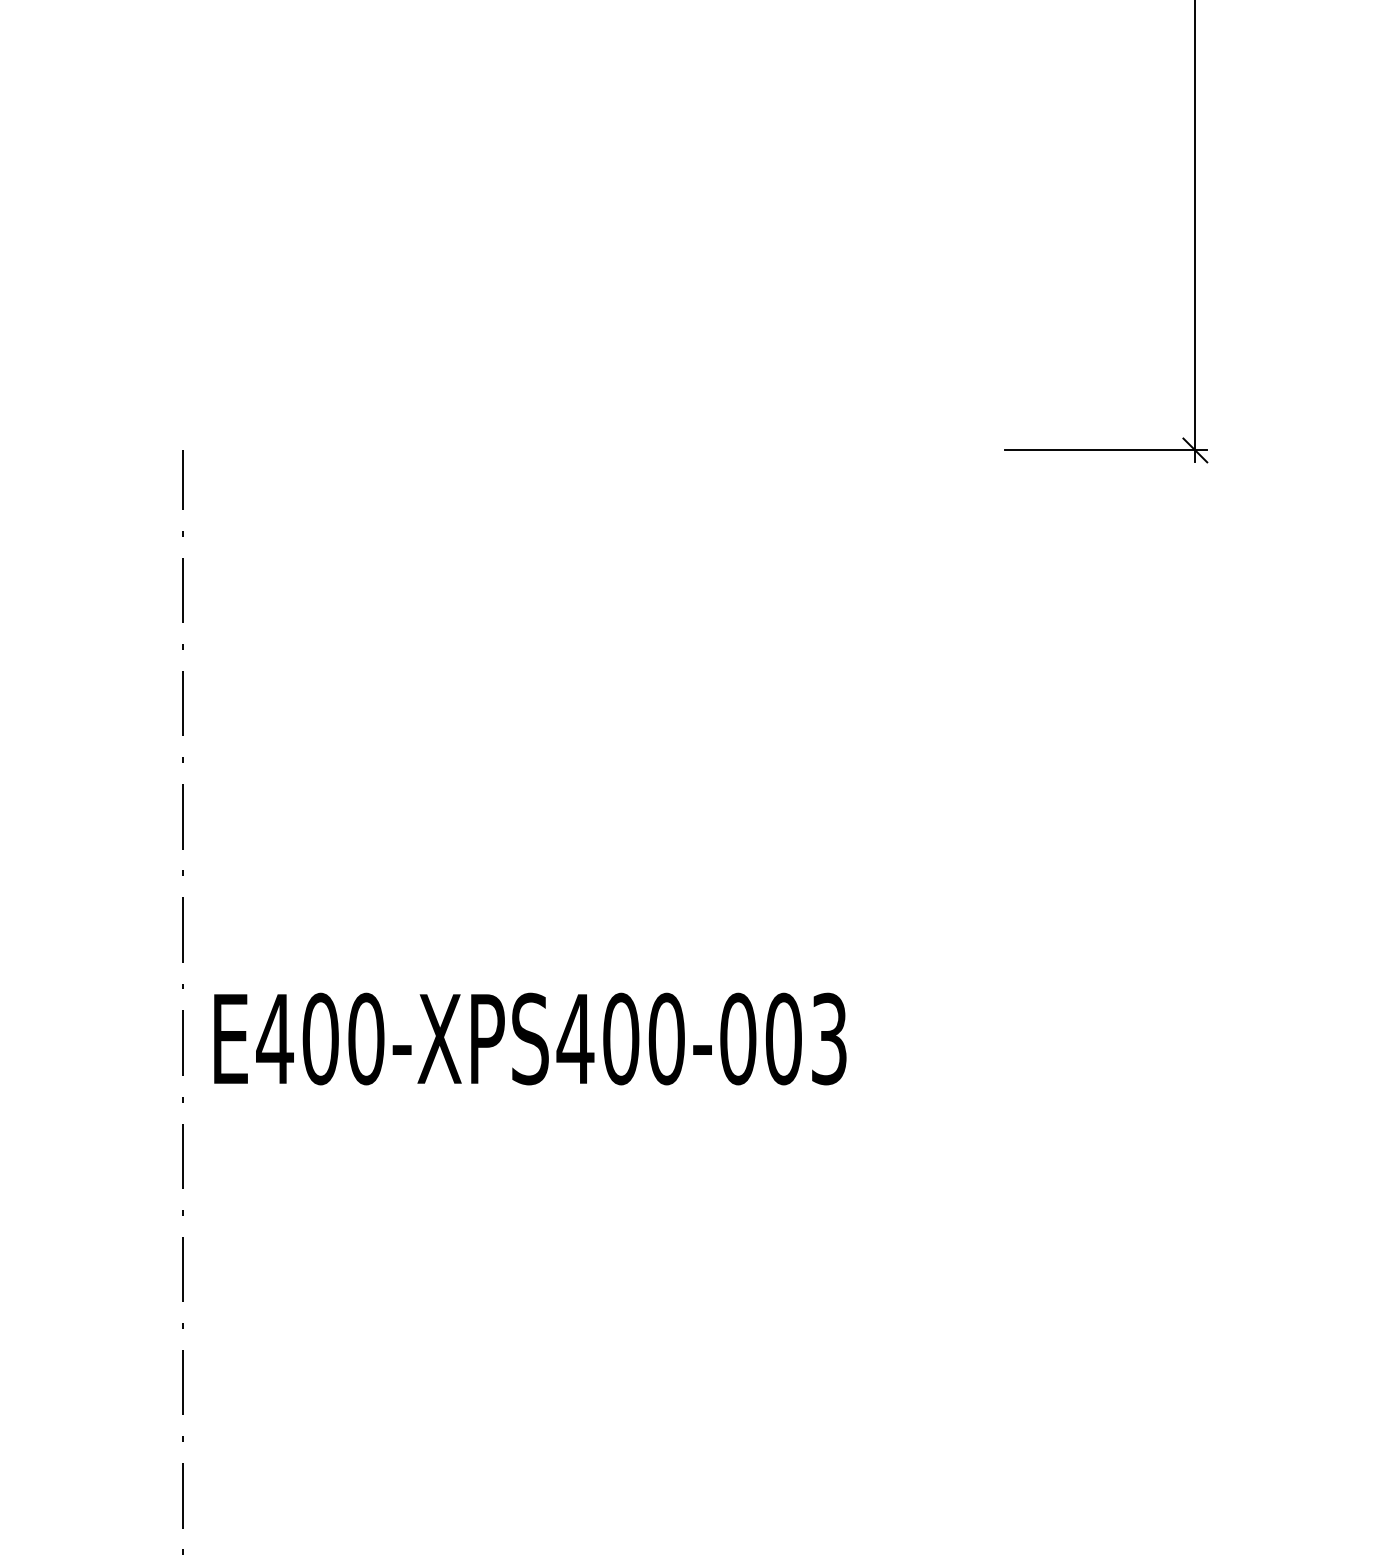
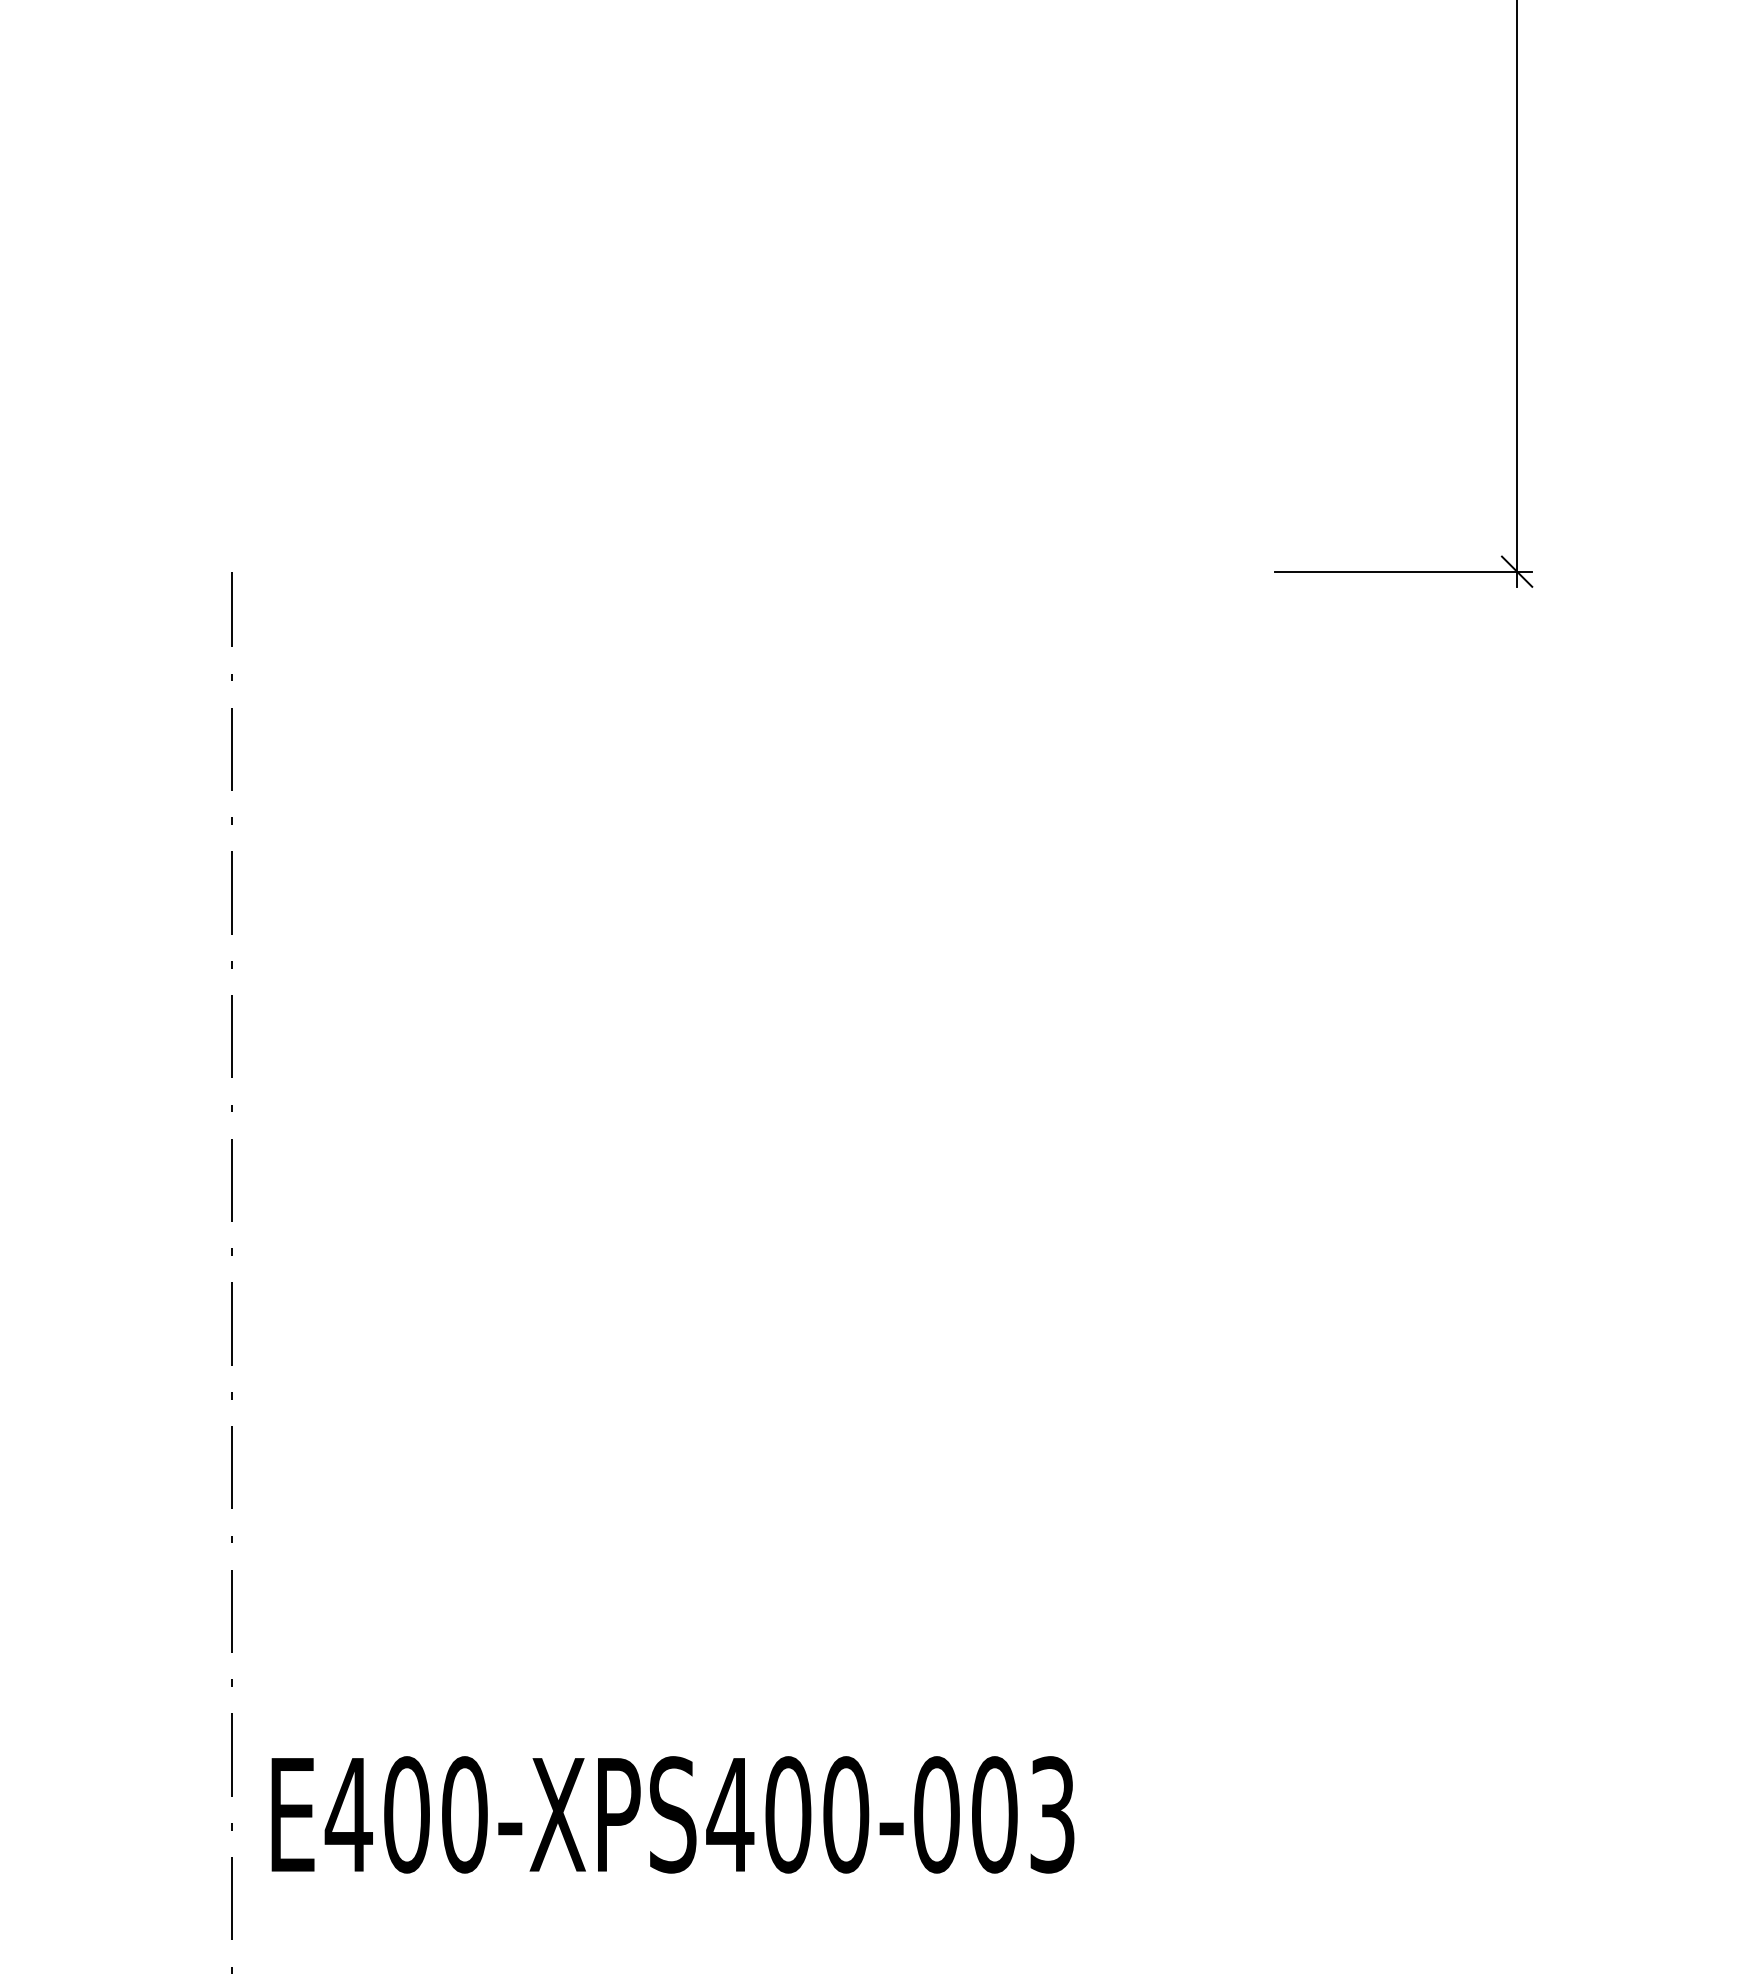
text: (529, 1038) -> (672, 1814), moved

